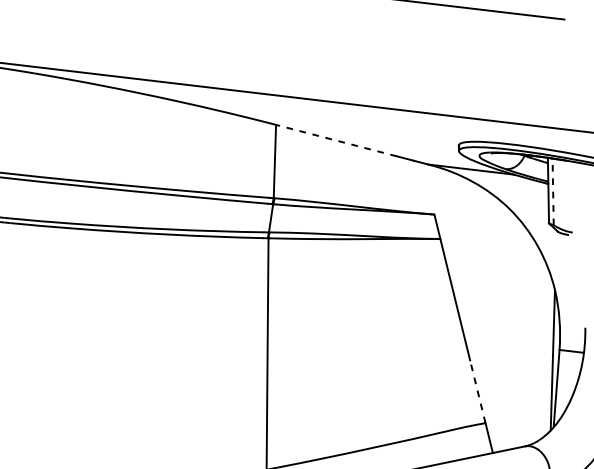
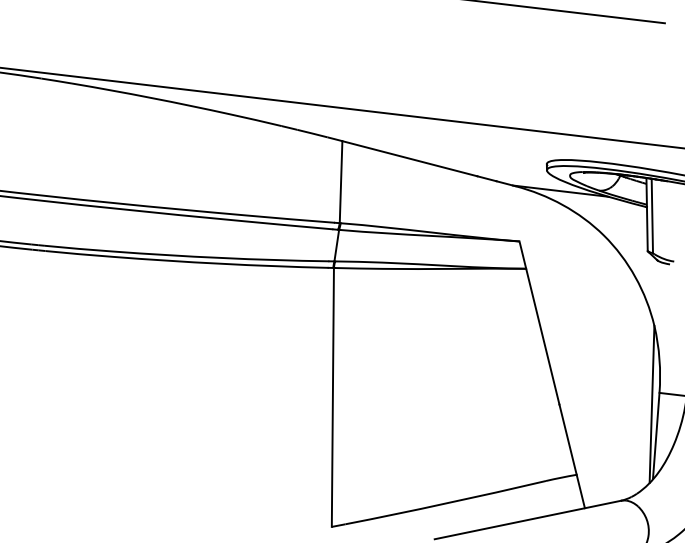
line: (336, 140) -> (409, 158), dashed -> solid
line: (553, 191) -> (652, 215), dashed -> solid
line: (477, 391) -> (567, 439), dashed -> solid

